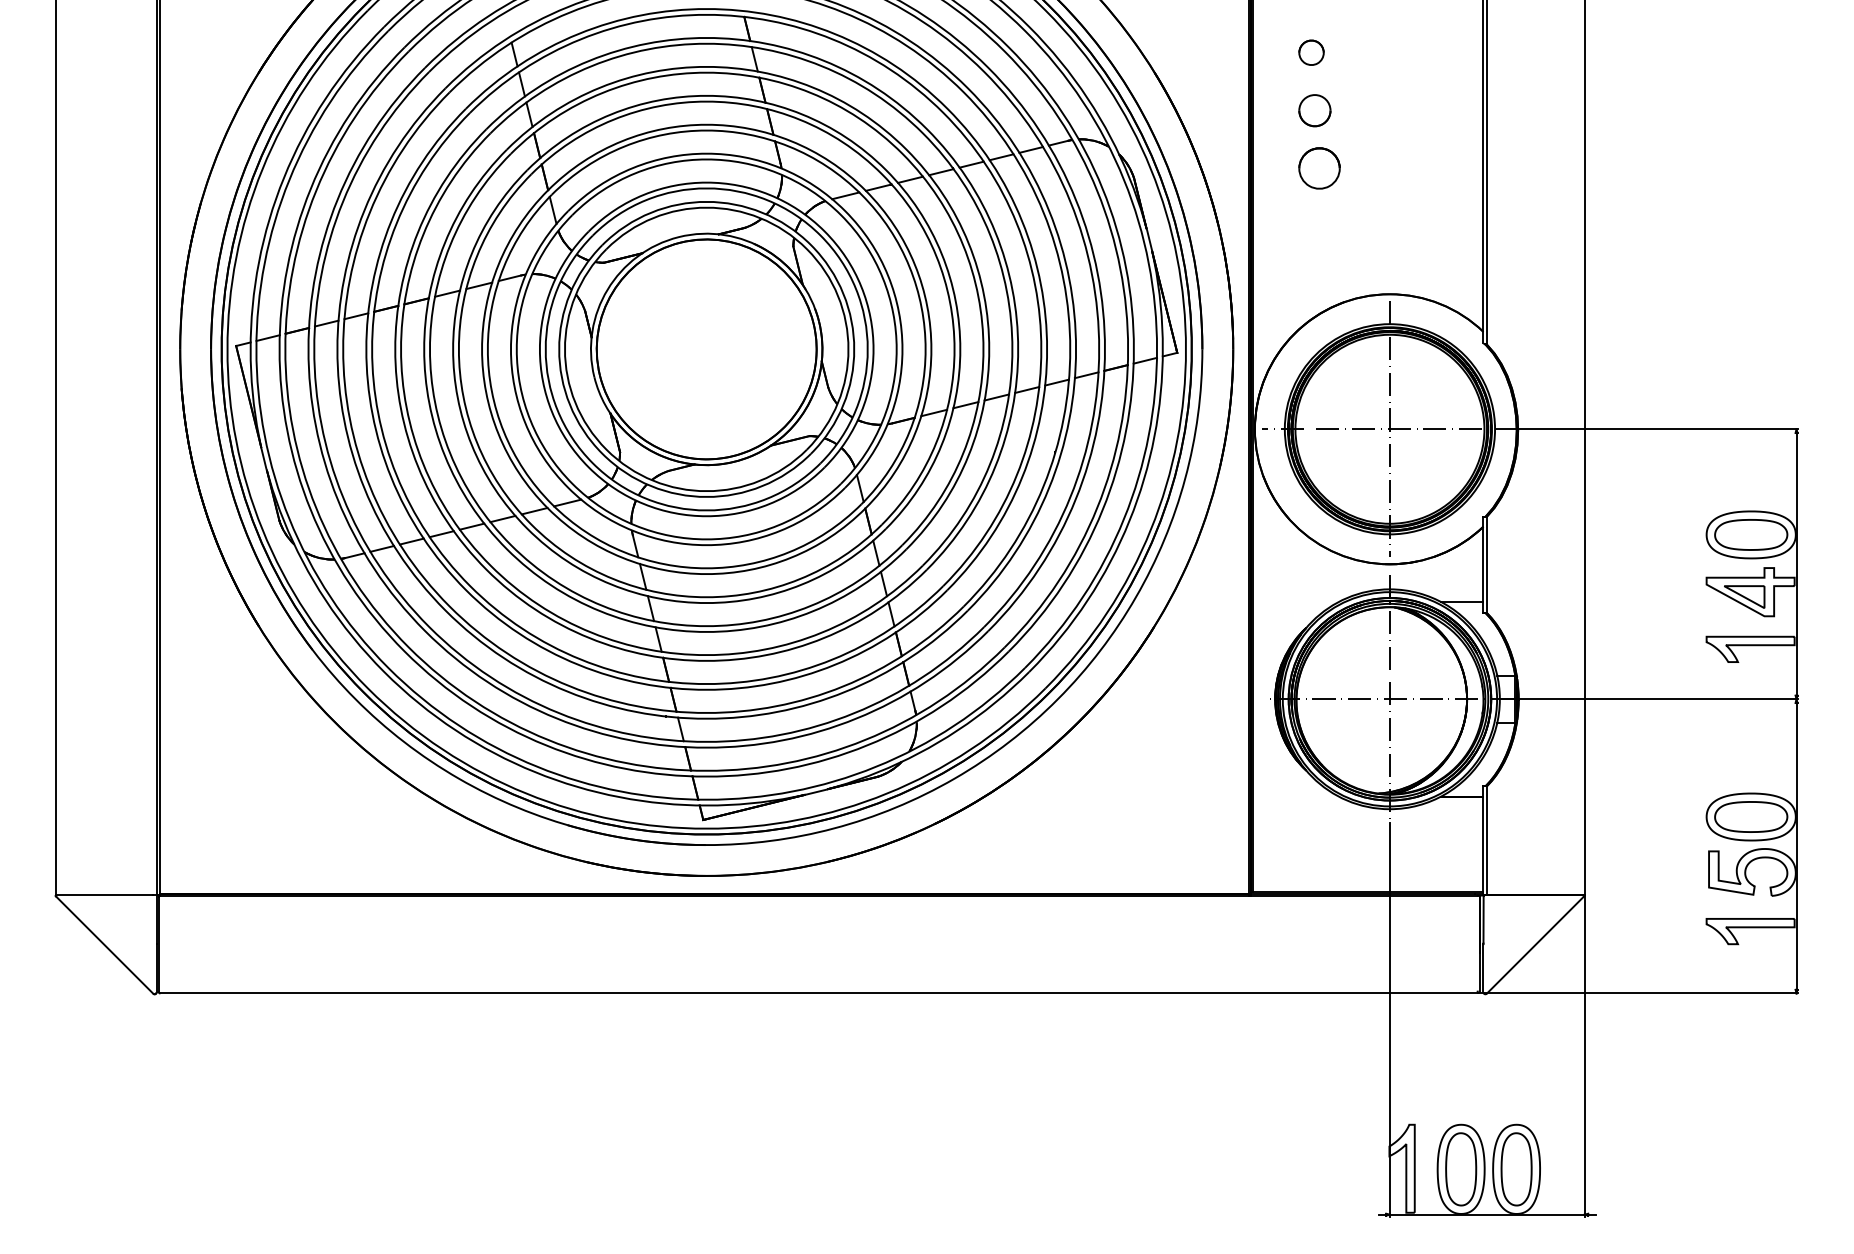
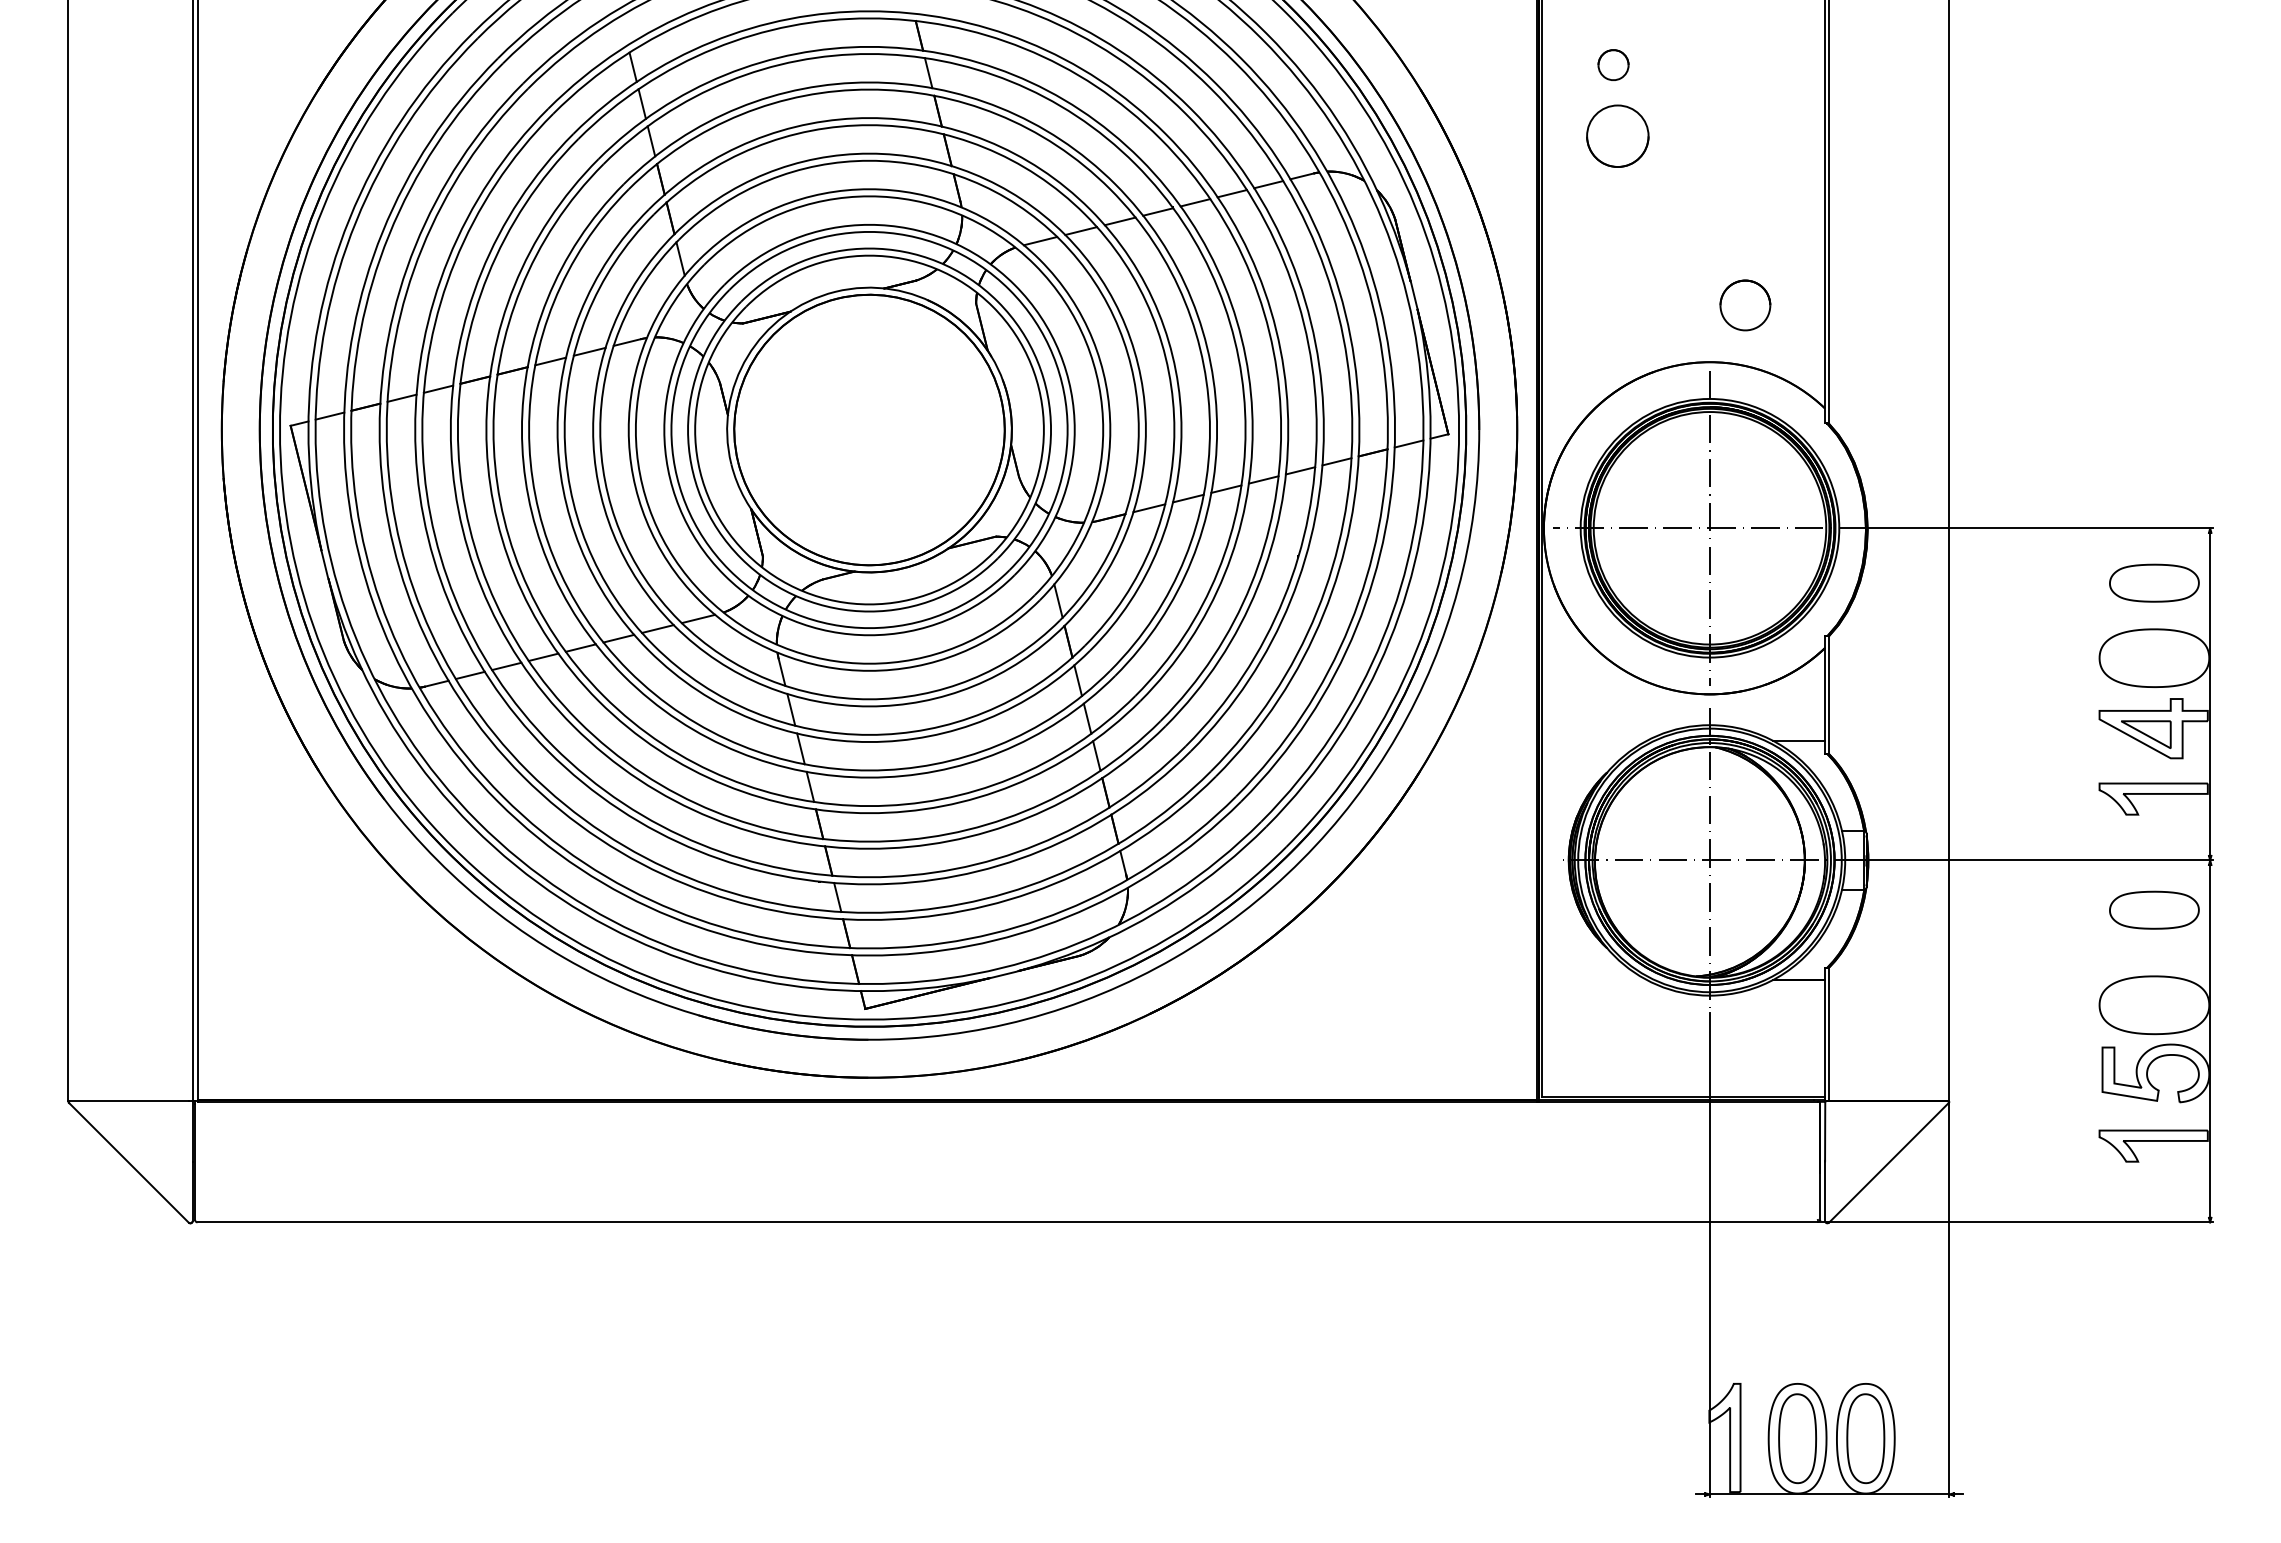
part: (1314, 110) -> (1617, 136), size x1.6
part: (1319, 168) -> (1745, 305), moved
part: (1751, 534) -> (2154, 582), moved
part: (1751, 816) -> (2154, 909), moved

